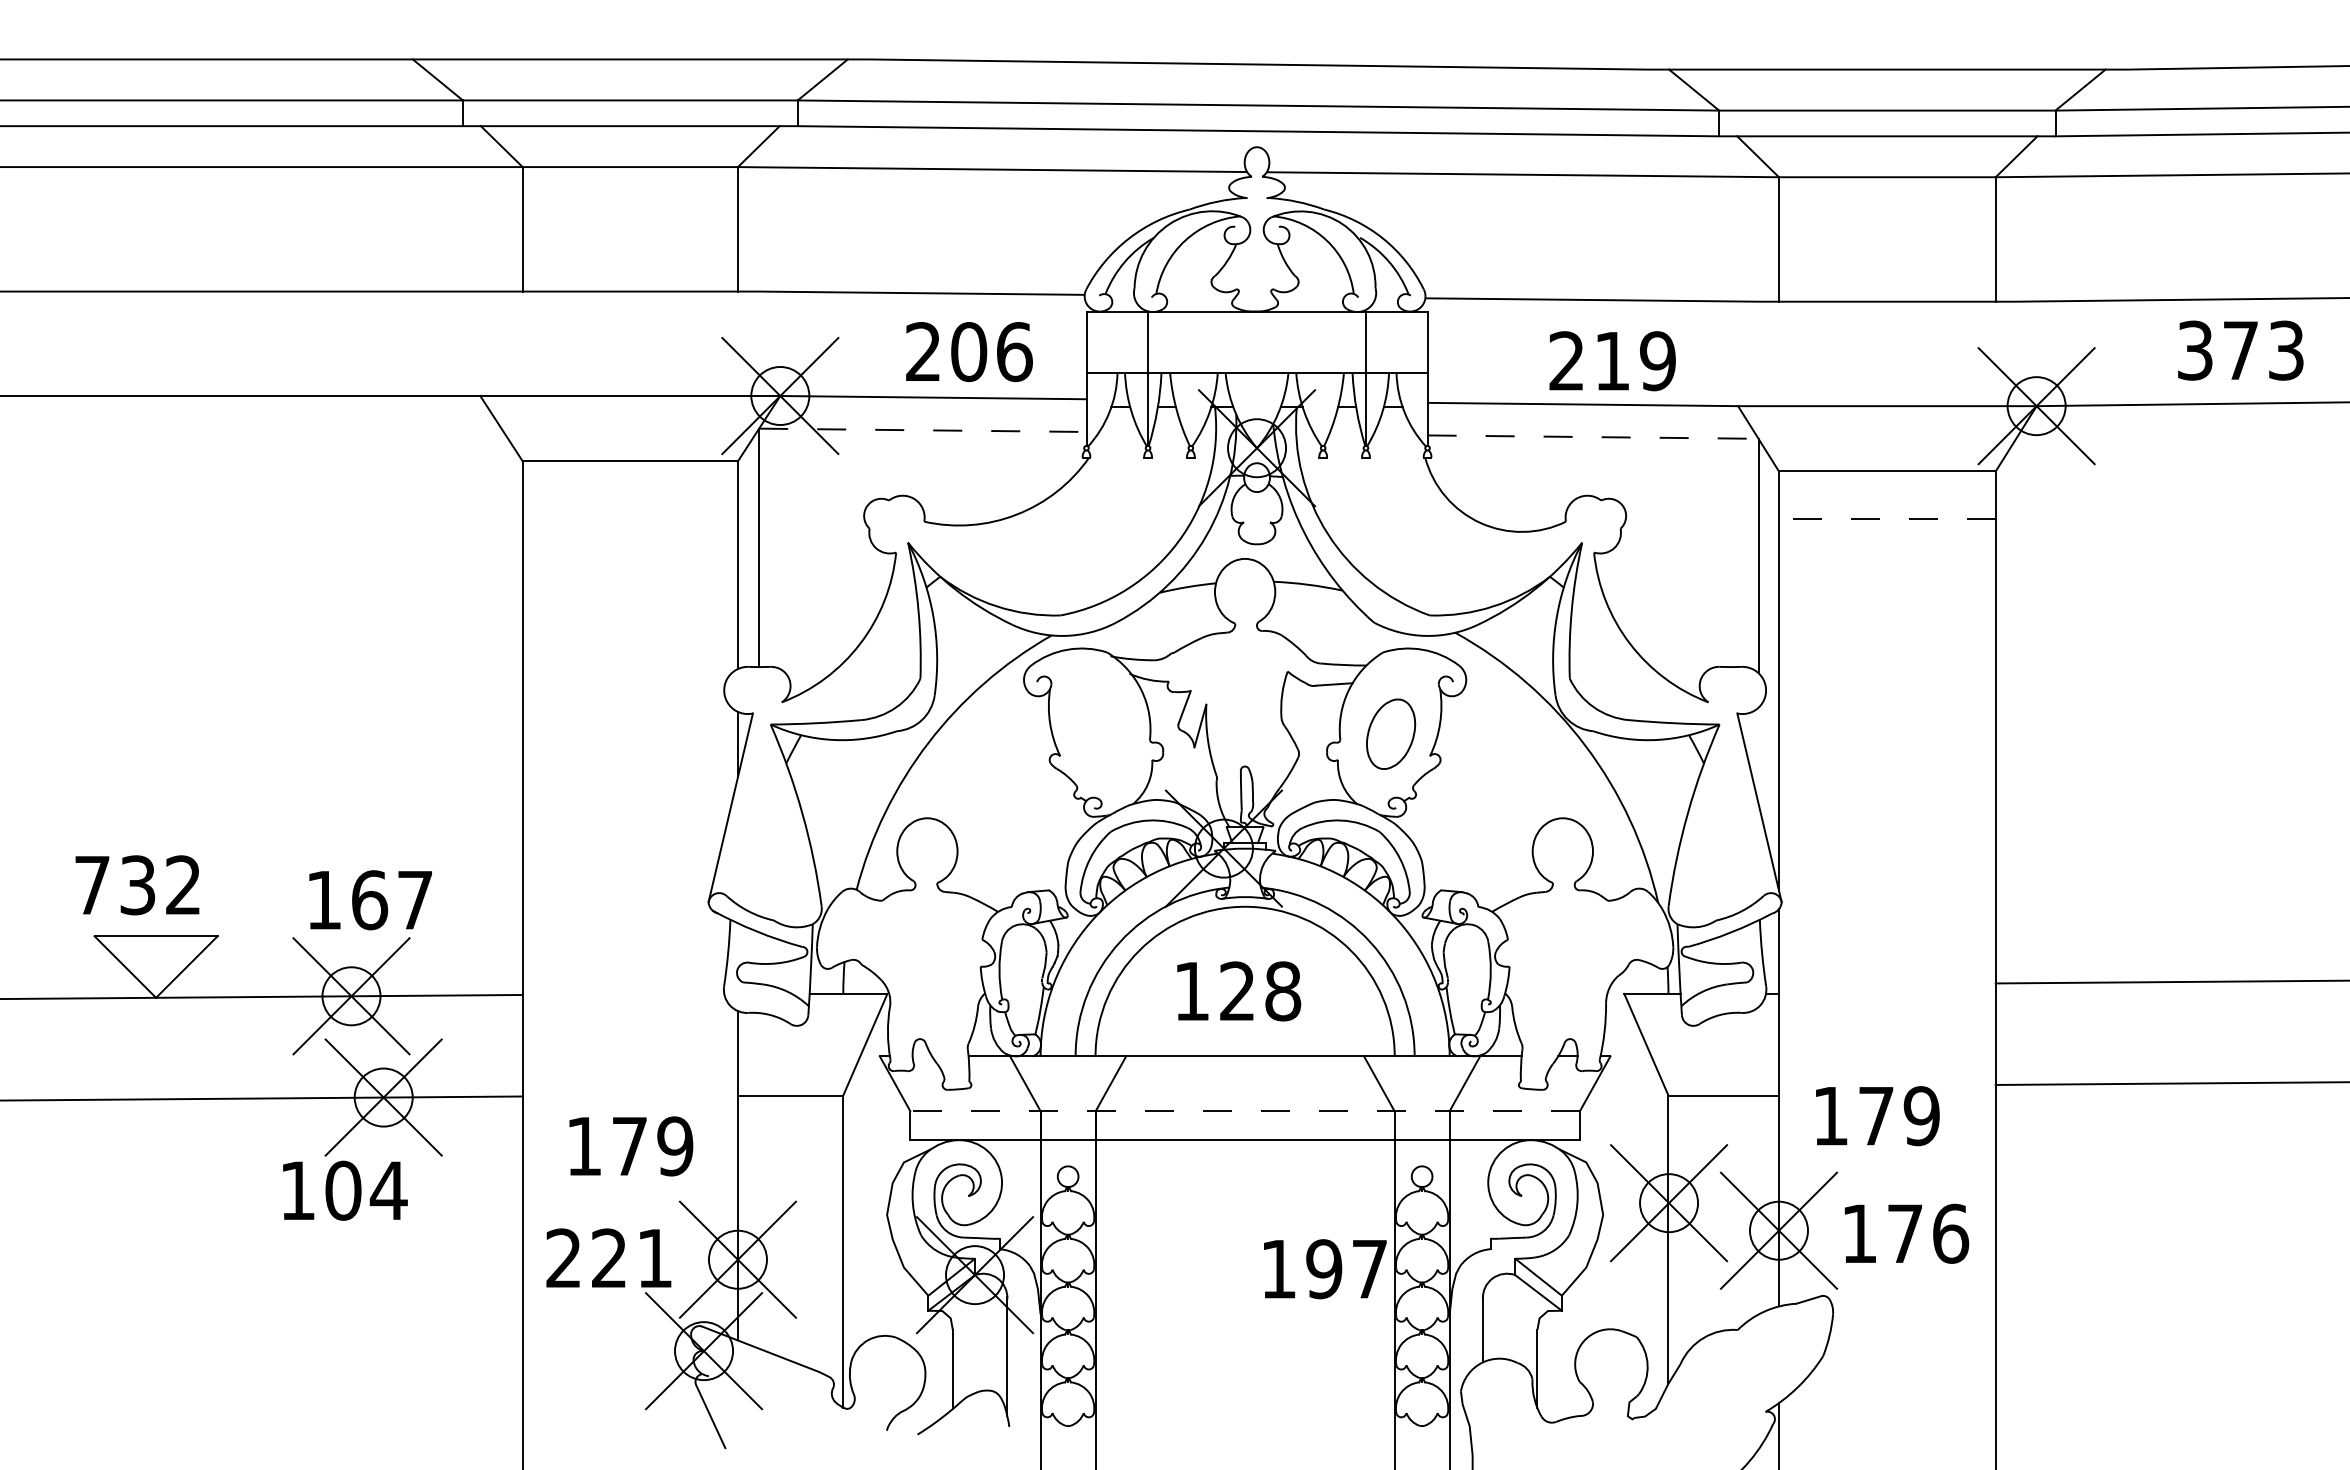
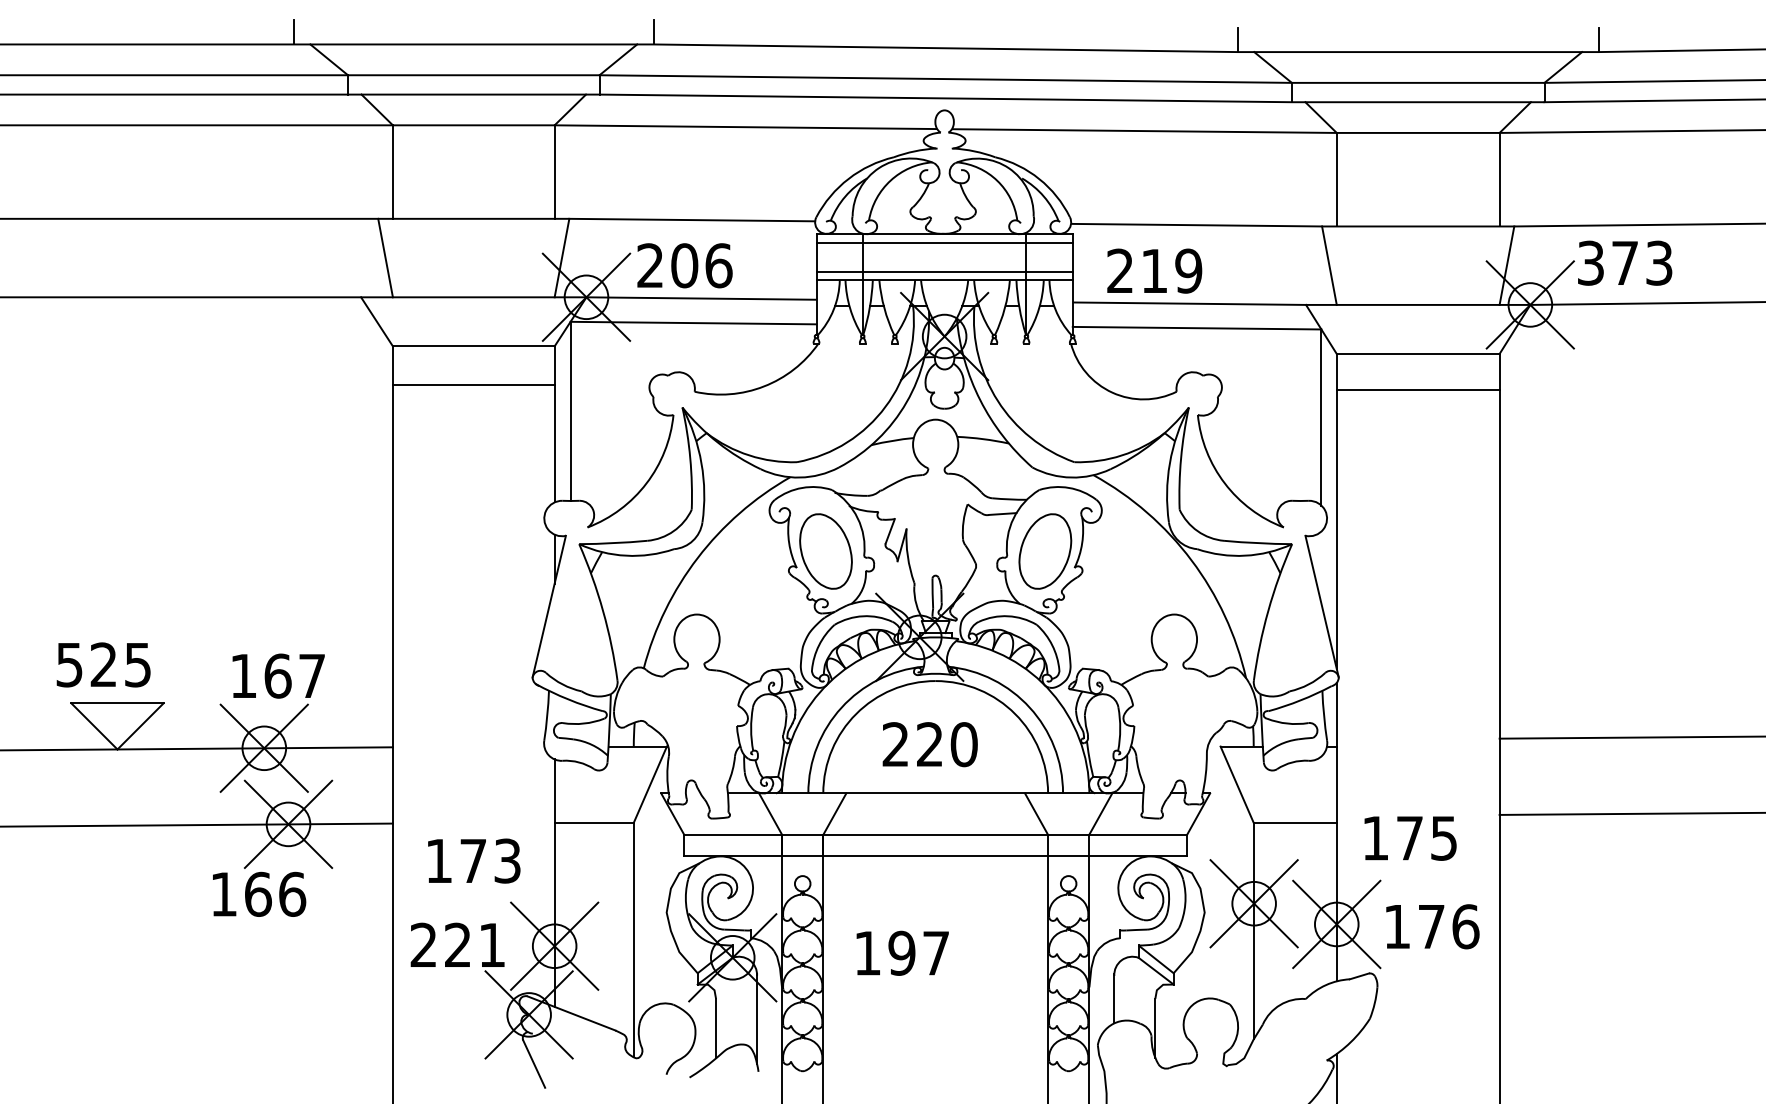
line: (390, 42) -> (293, 31), added
line: (869, 42) -> (653, 31), added
line: (1647, 52) -> (1237, 39), added
line: (2127, 52) -> (1598, 39), added
line: (1256, 323) -> (944, 242), added
line: (512, 343) -> (385, 257), added
line: (747, 343) -> (561, 257), added
text: (2240, 350) -> (1624, 263), moved
text: (969, 352) -> (685, 266), moved
line: (1768, 353) -> (1328, 265), added
line: (2005, 353) -> (1506, 265), added
line: (1256, 361) -> (944, 271), added
text: (1612, 361) -> (1154, 271), moved
line: (922, 430) -> (693, 323), dashed -> solid
line: (1593, 437) -> (1197, 328), dashed -> solid
line: (629, 513) -> (473, 385), added
line: (1886, 519) -> (1417, 390), dashed -> solid
part: (1098, 733) -> (825, 550), added
part: (1390, 733) -> (1044, 550), size x1.43
text: (137, 885) -> (103, 665), 732 -> 525
text: (1237, 991) -> (929, 744), 128 -> 220
line: (1245, 1111) -> (935, 834), dashed -> solid
text: (1921, 1115) -> (1443, 837), 179 -> 175
text: (675, 1146) -> (507, 861), 179 -> 173
text: (366, 1190) -> (275, 894), 104 -> 166
text: (1325, 1269) -> (902, 953), moved

